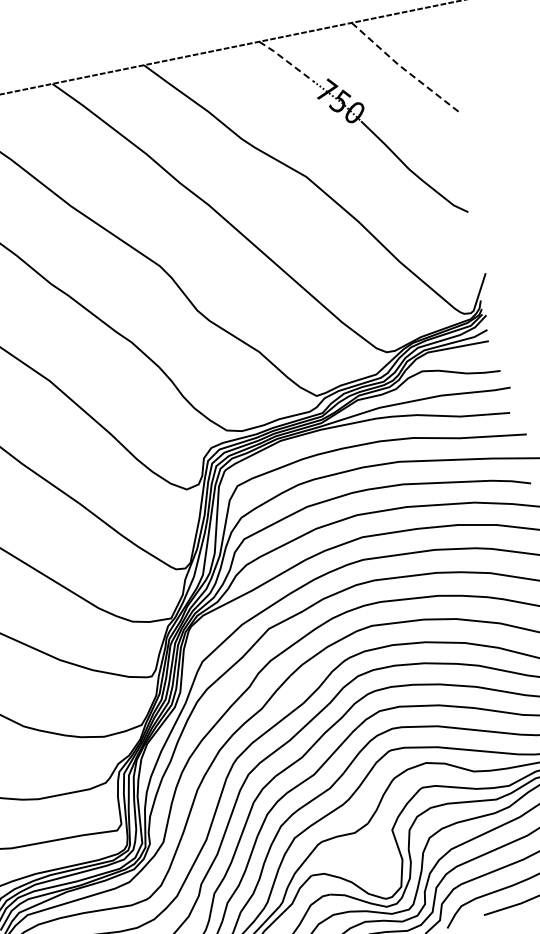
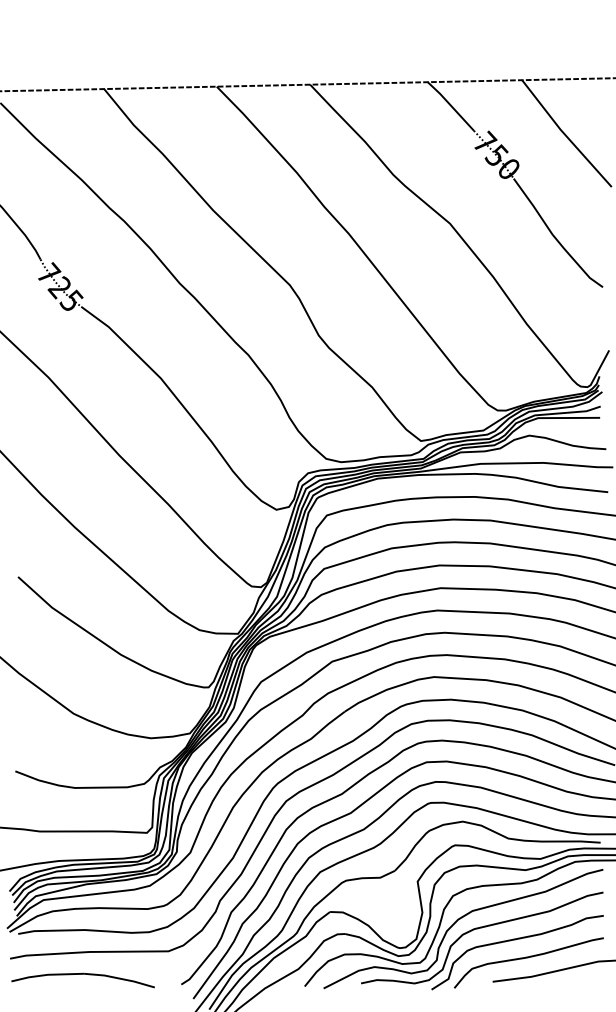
line: (286, 60) -> (451, 105), dashed -> solid
line: (404, 68) -> (565, 134), dashed -> solid

